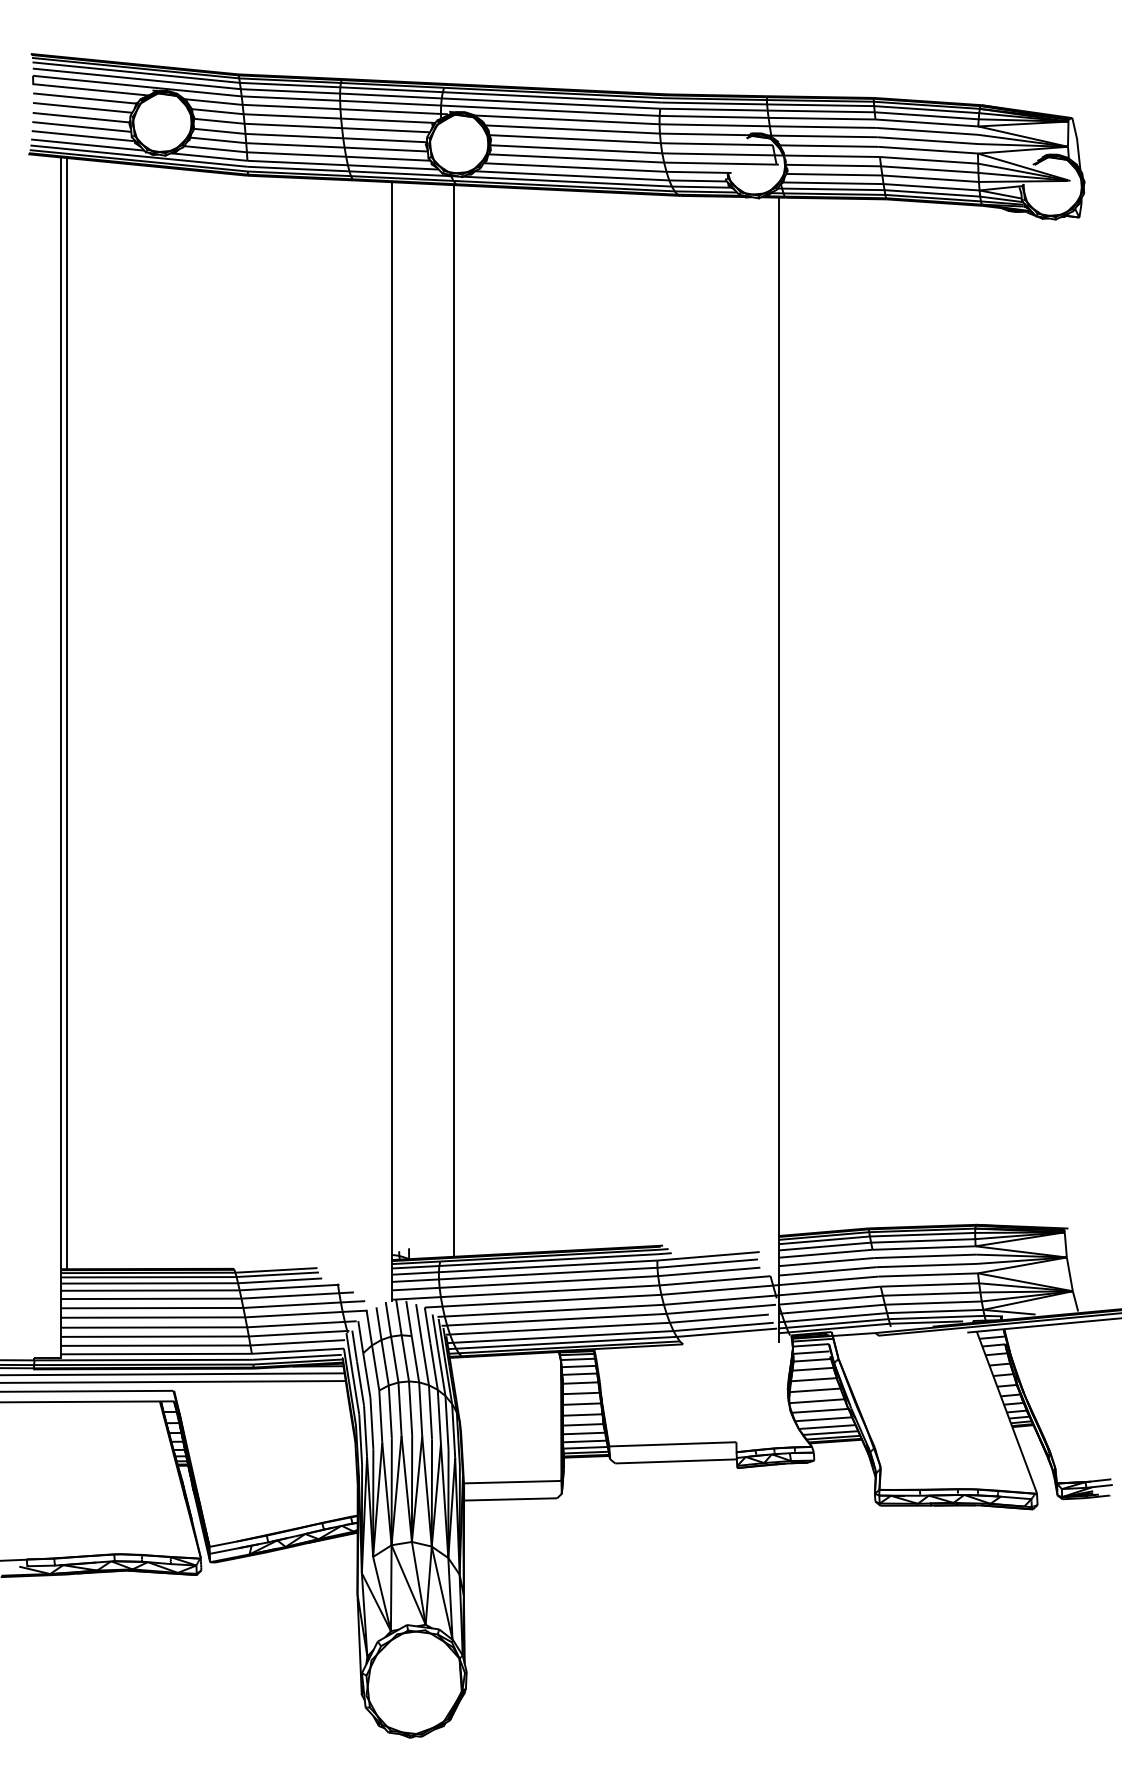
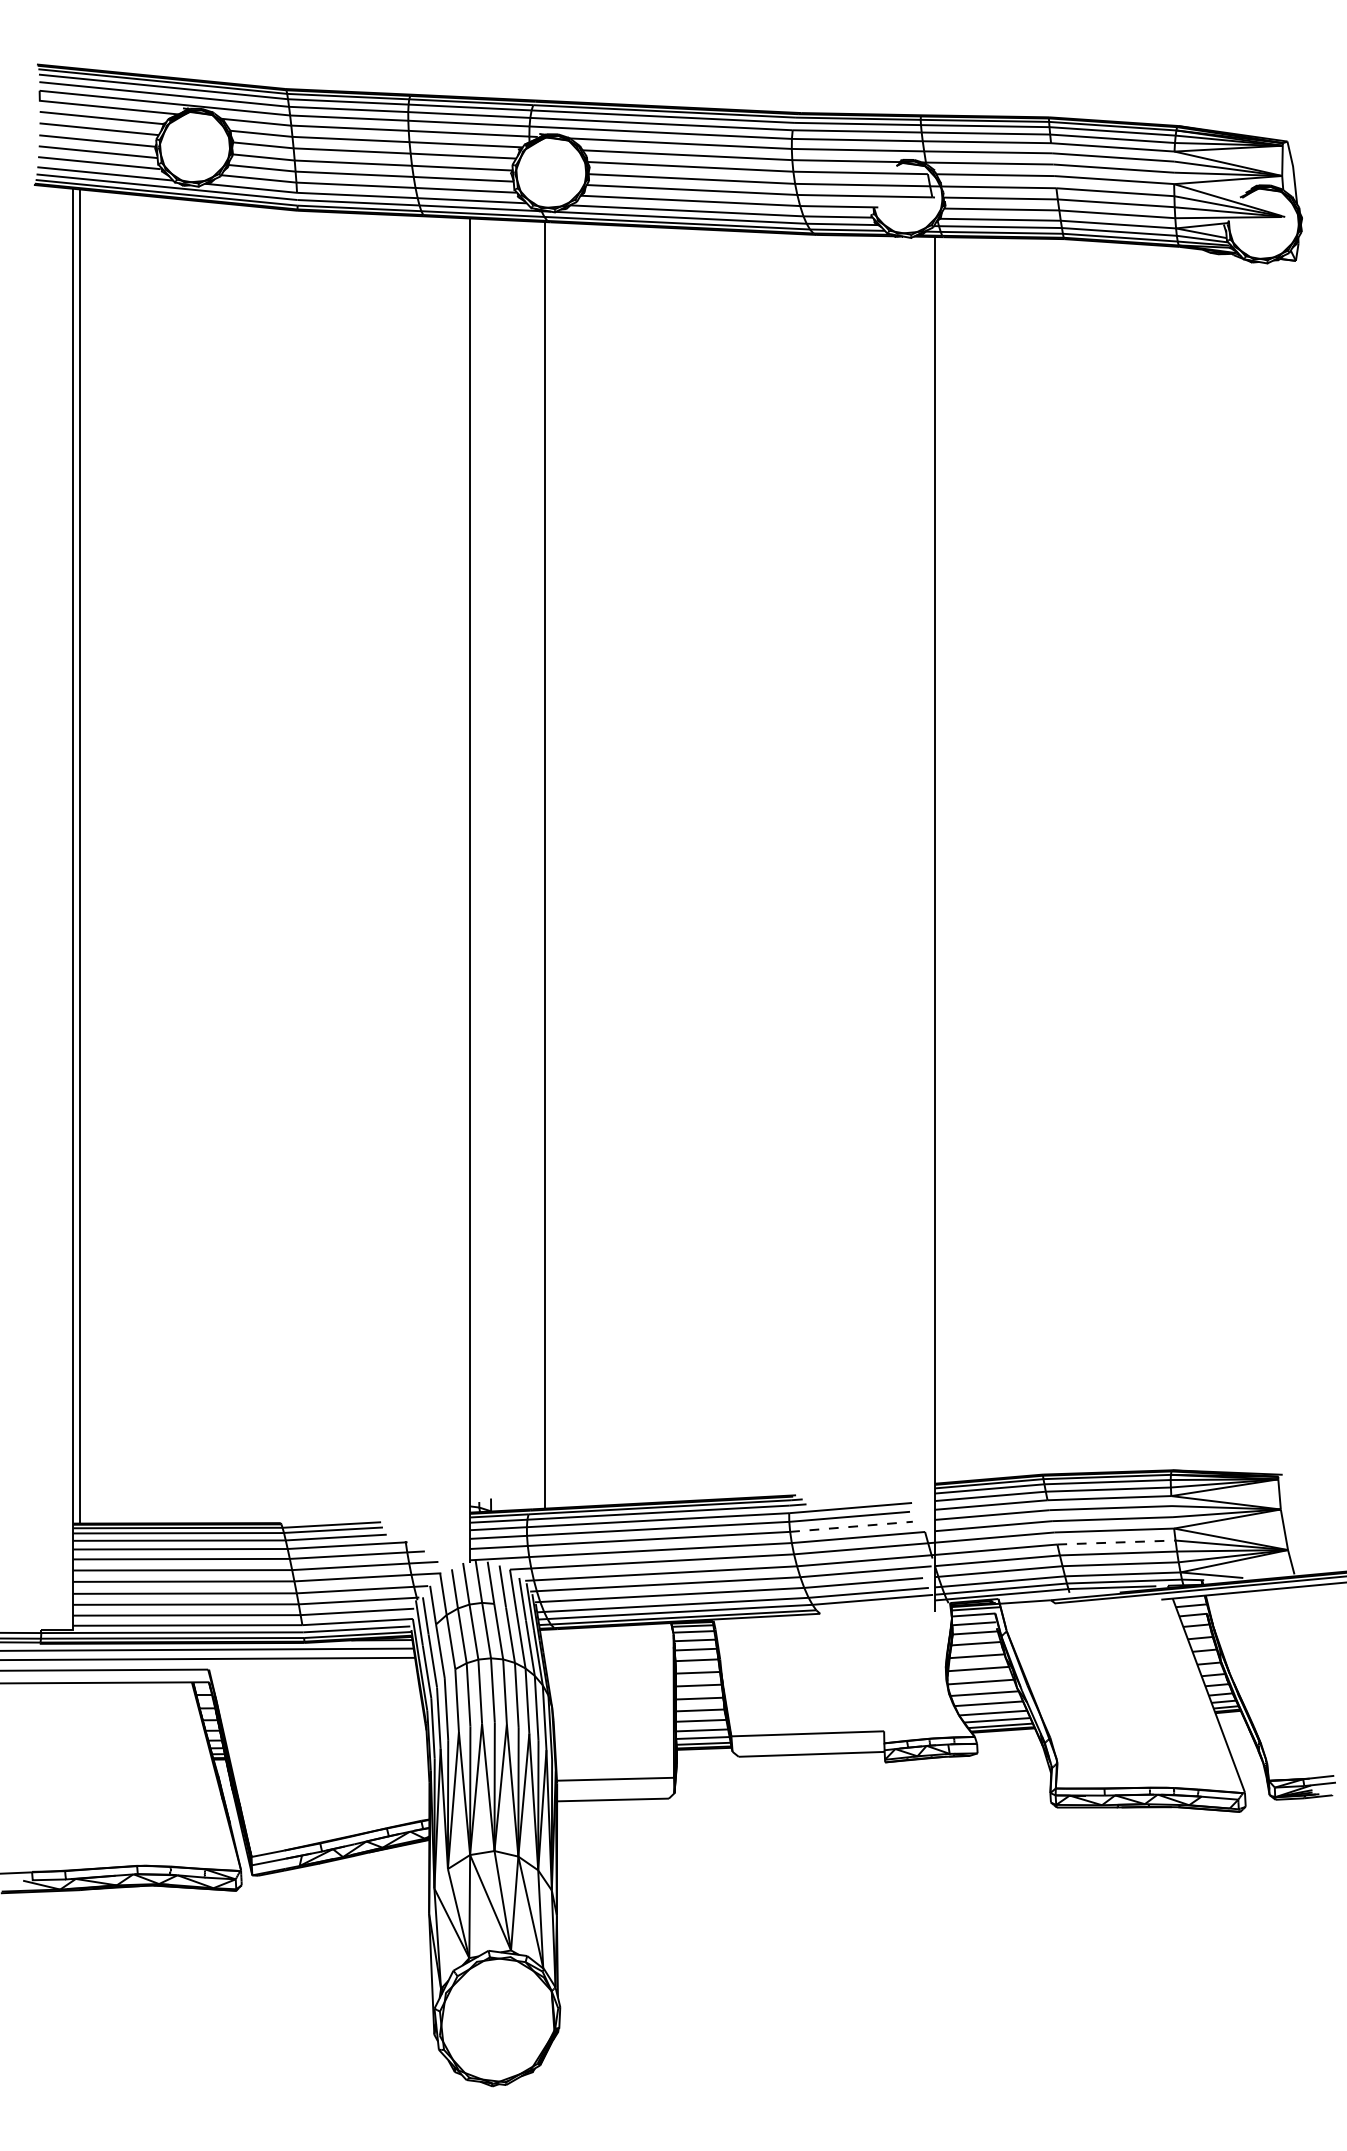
line: (709, 1271) -> (851, 1526), solid -> dashed
line: (929, 1284) -> (1116, 1542), solid -> dashed

